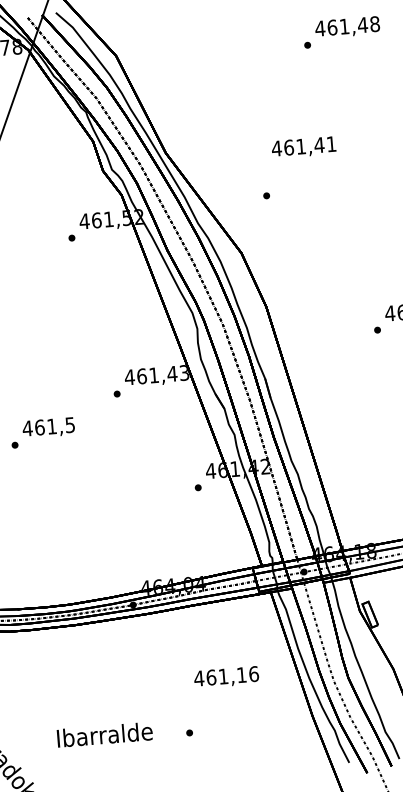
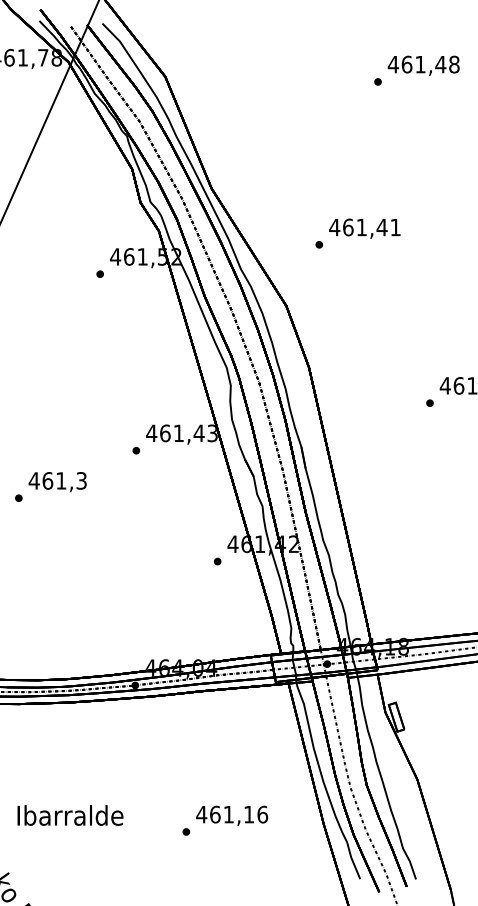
text: (303, 147) -> (364, 228), moved
text: (70, 424) -> (81, 480), 461,5 -> 461,3
text: (226, 677) -> (232, 815), moved
text: (104, 734) -> (70, 815), moved

